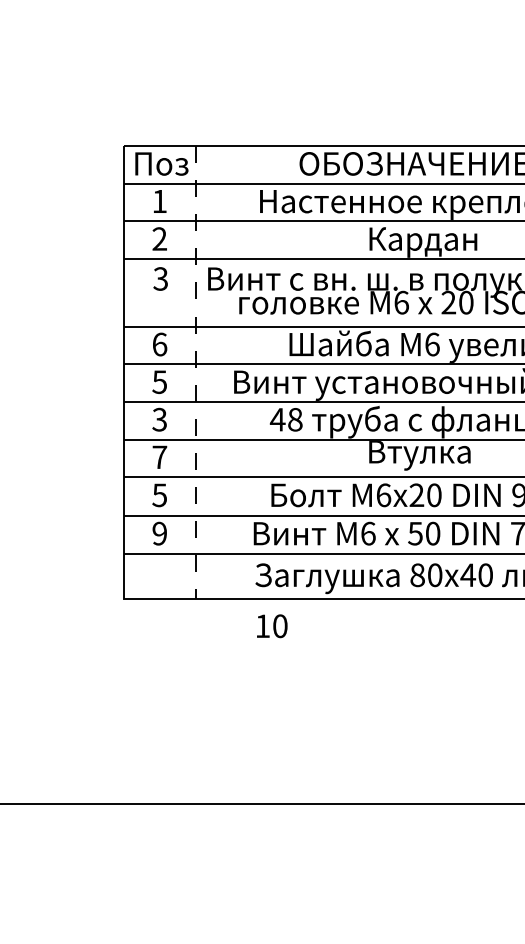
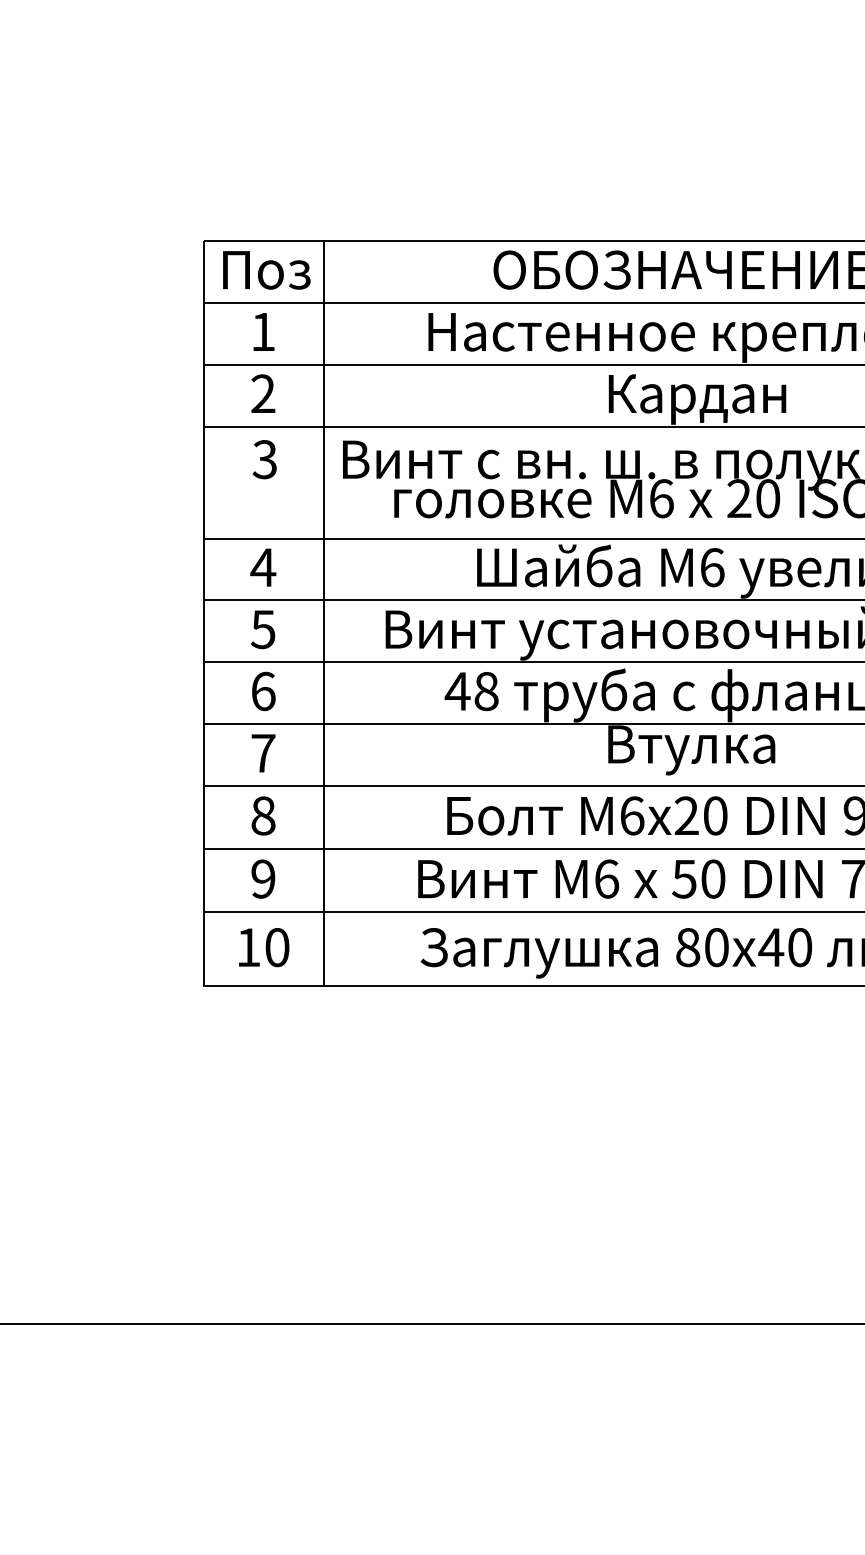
text: (159, 344) -> (262, 567), 6 -> 4
line: (196, 371) -> (323, 611), dashed -> solid
text: (159, 419) -> (262, 691), 3 -> 6
text: (159, 495) -> (262, 816), 5 -> 8
text: (272, 626) -> (264, 947), moved

